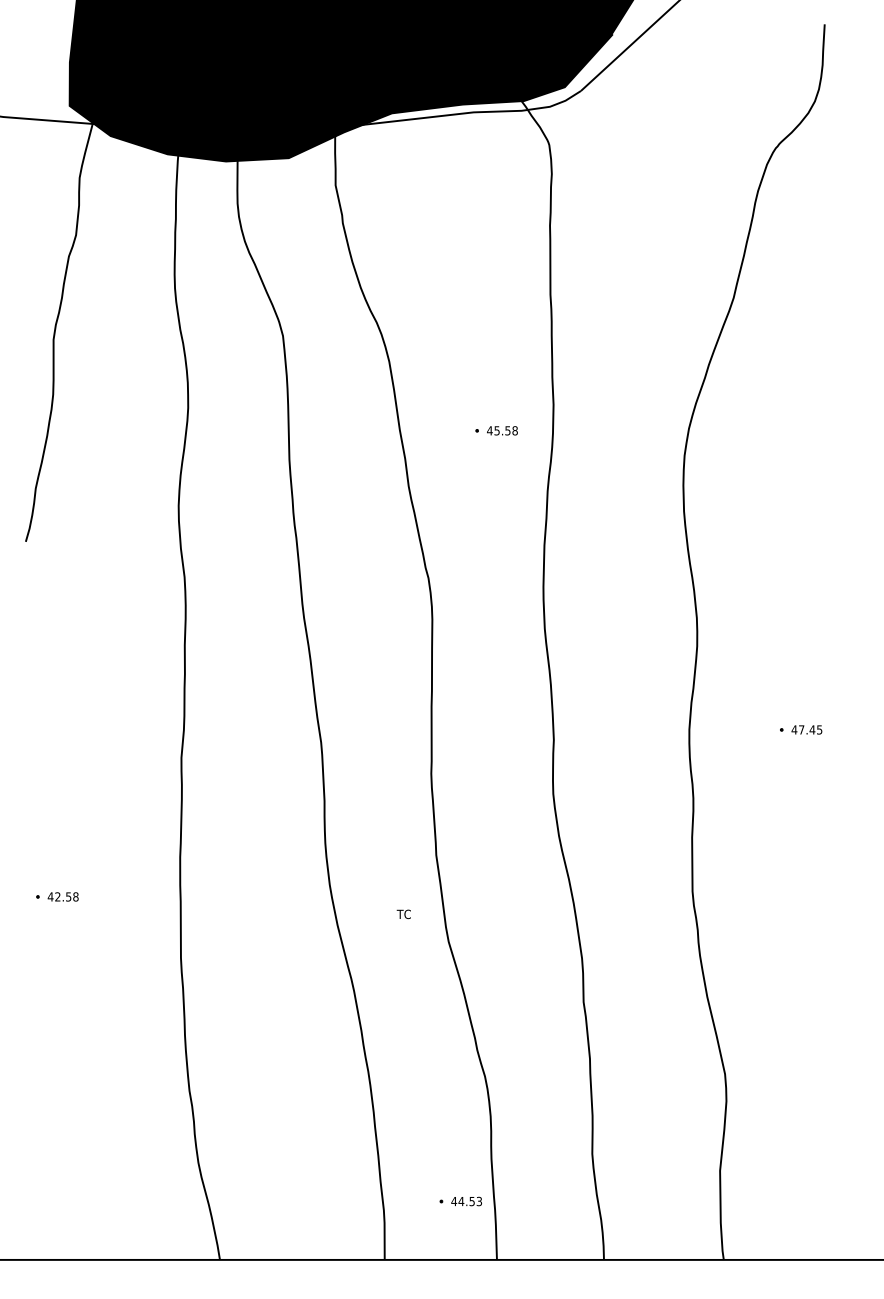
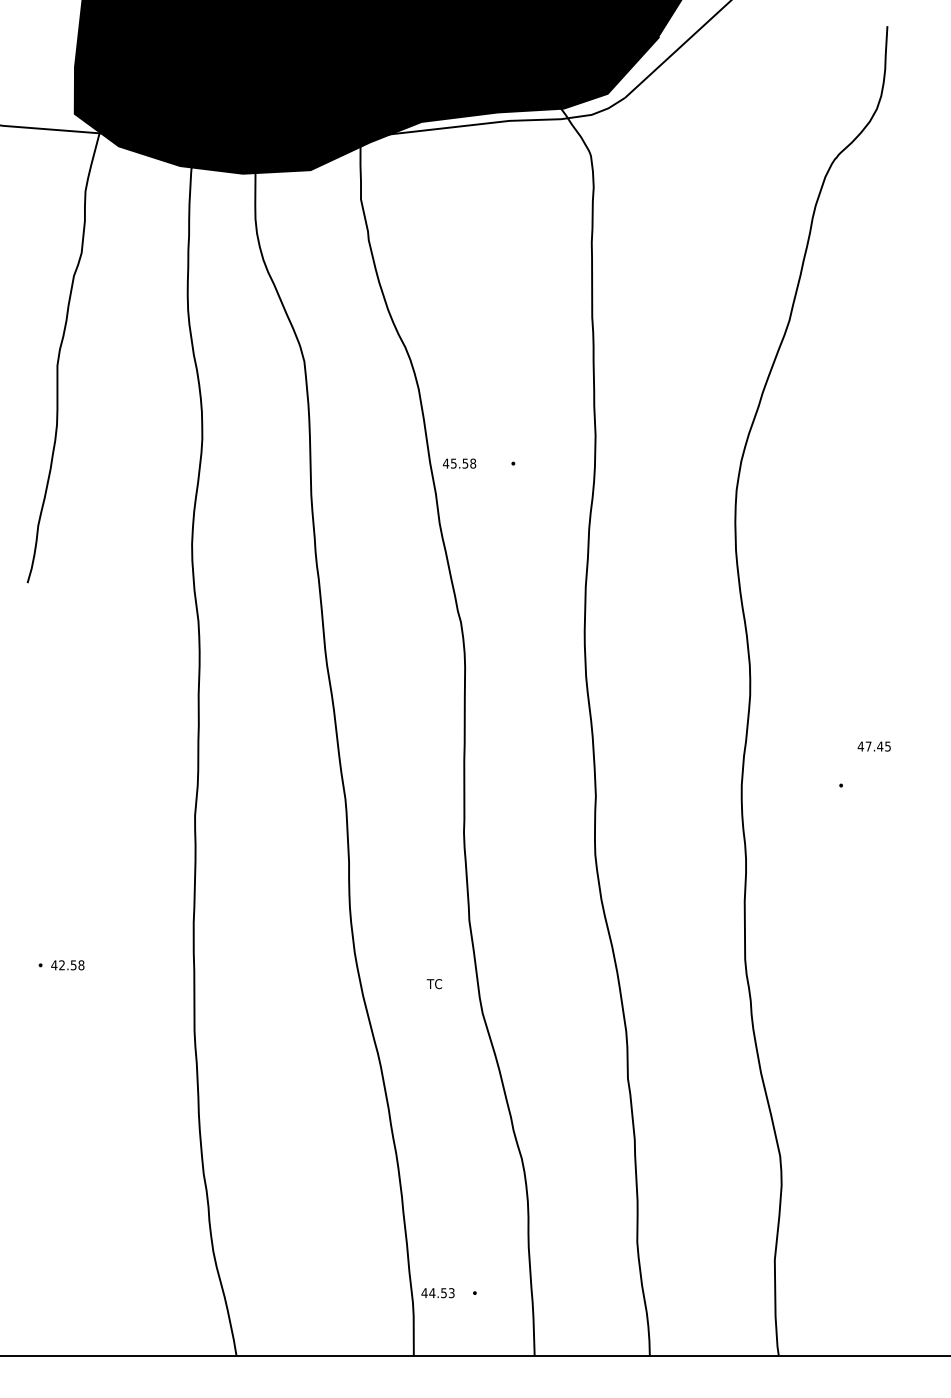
text: (502, 430) -> (459, 463), moved
text: (806, 729) -> (873, 746), moved
text: (466, 1201) -> (437, 1293), moved

